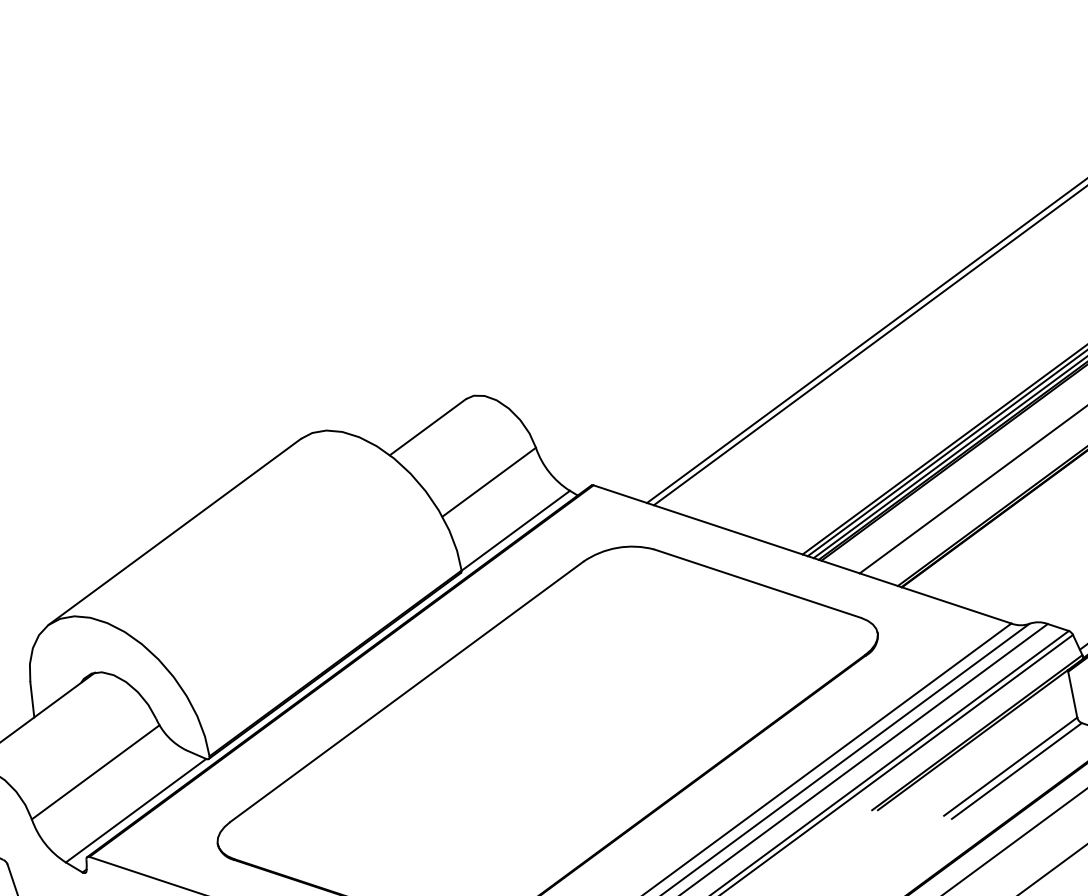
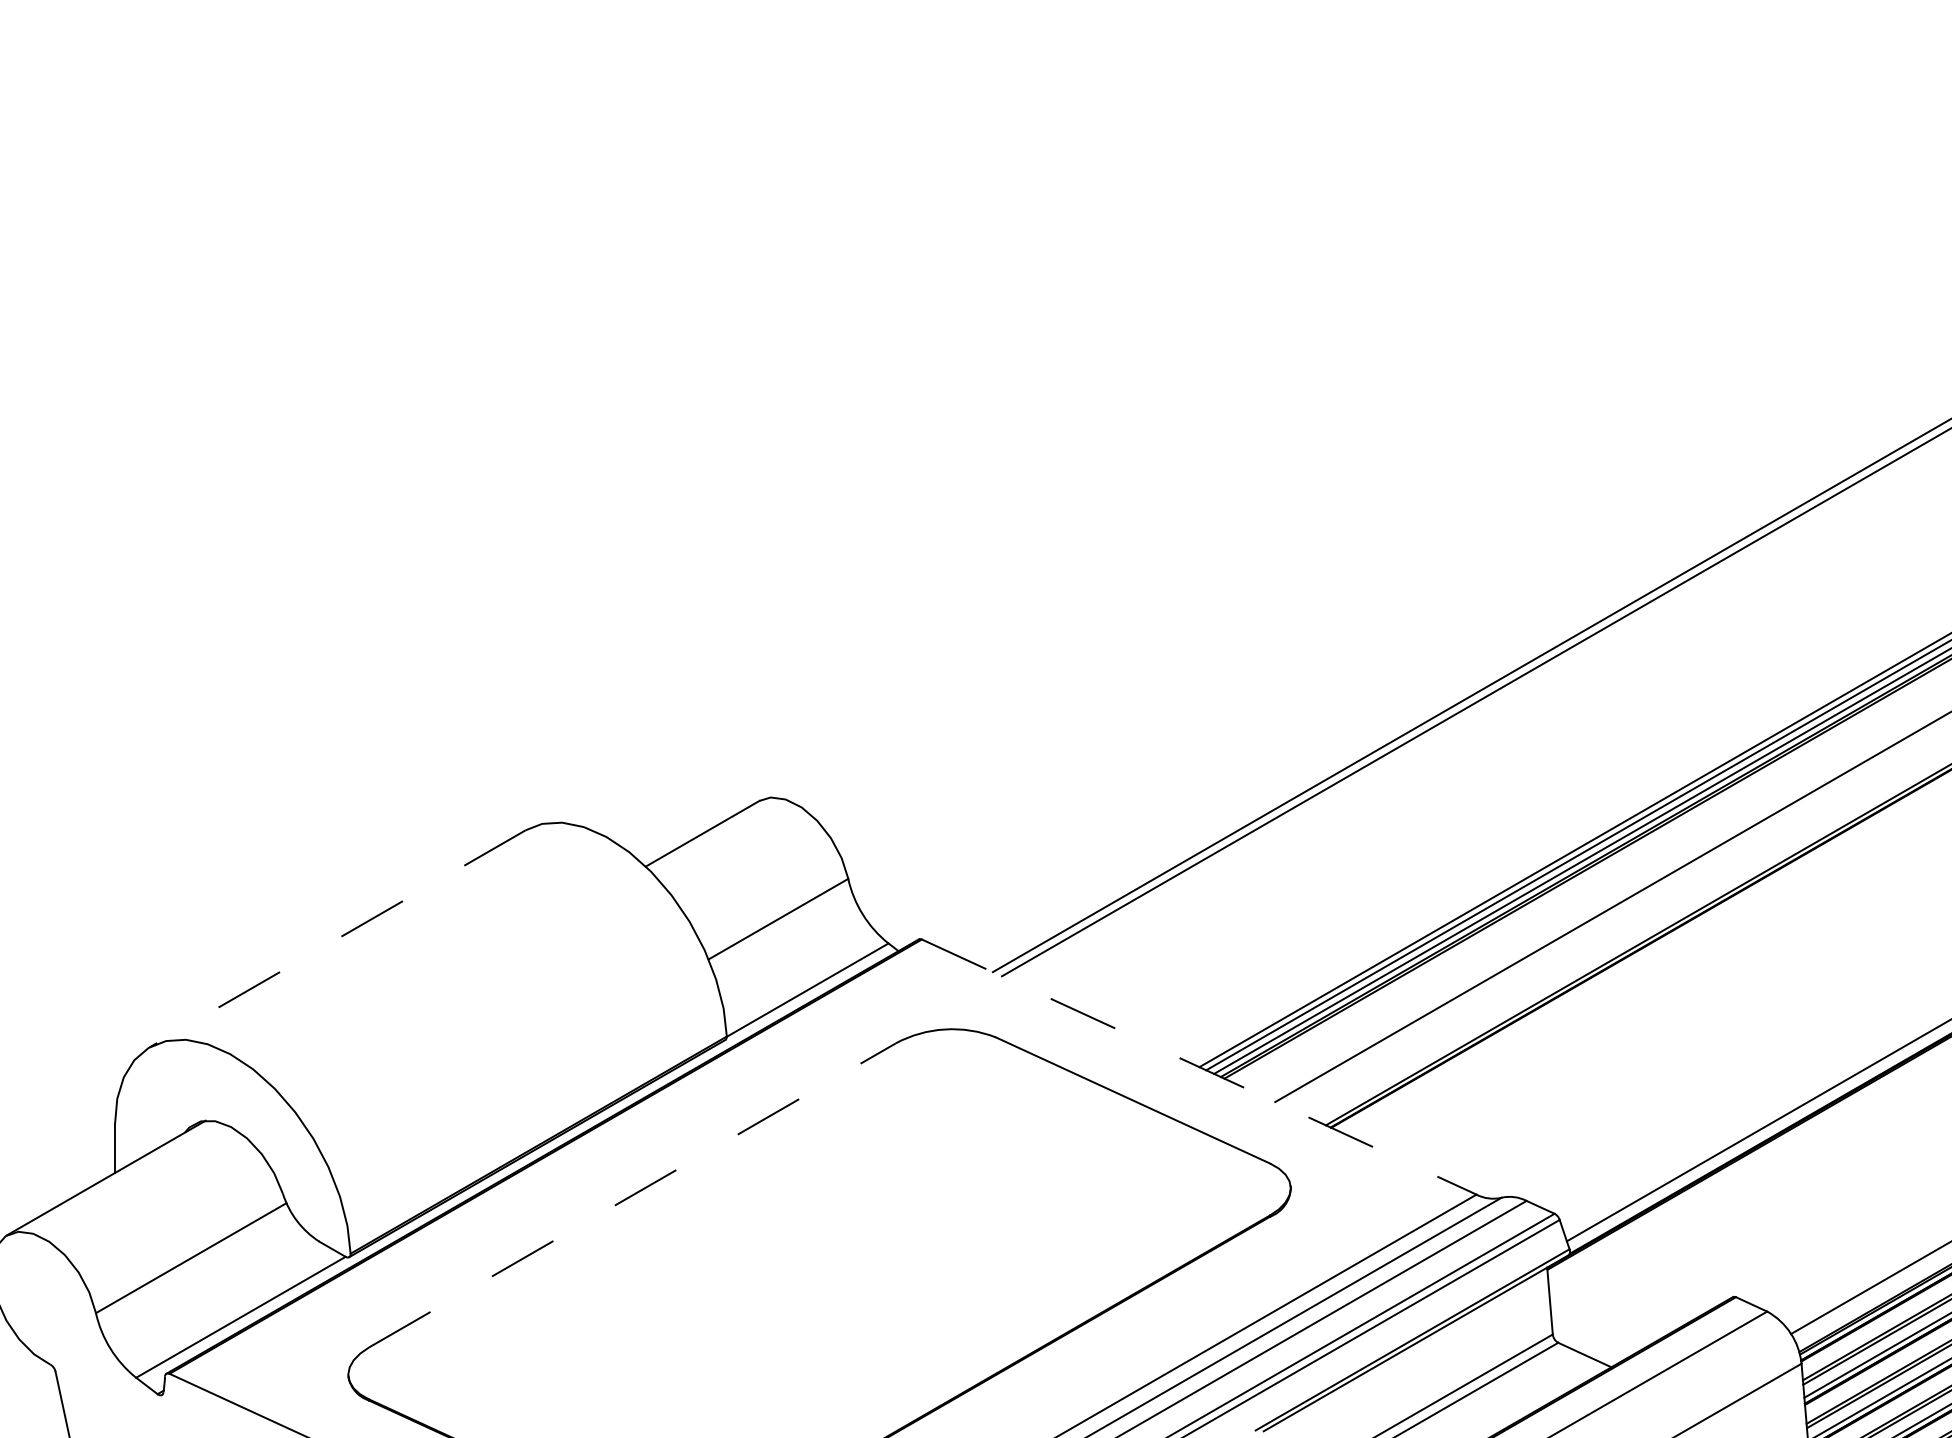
line: (174, 532) -> (337, 939), solid -> dashed
line: (802, 554) -> (1199, 1067), solid -> dashed
line: (406, 691) -> (632, 1195), solid -> dashed

